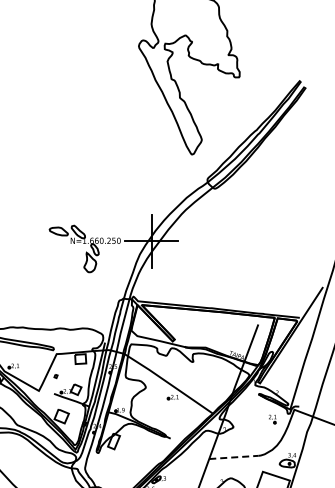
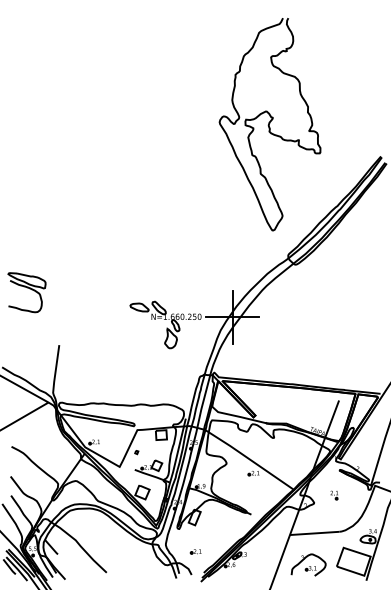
part: (272, 419) -> (334, 495), moved
line: (233, 457) -> (314, 533), dashed -> solid
part: (114, 475) -> (195, 551), added

